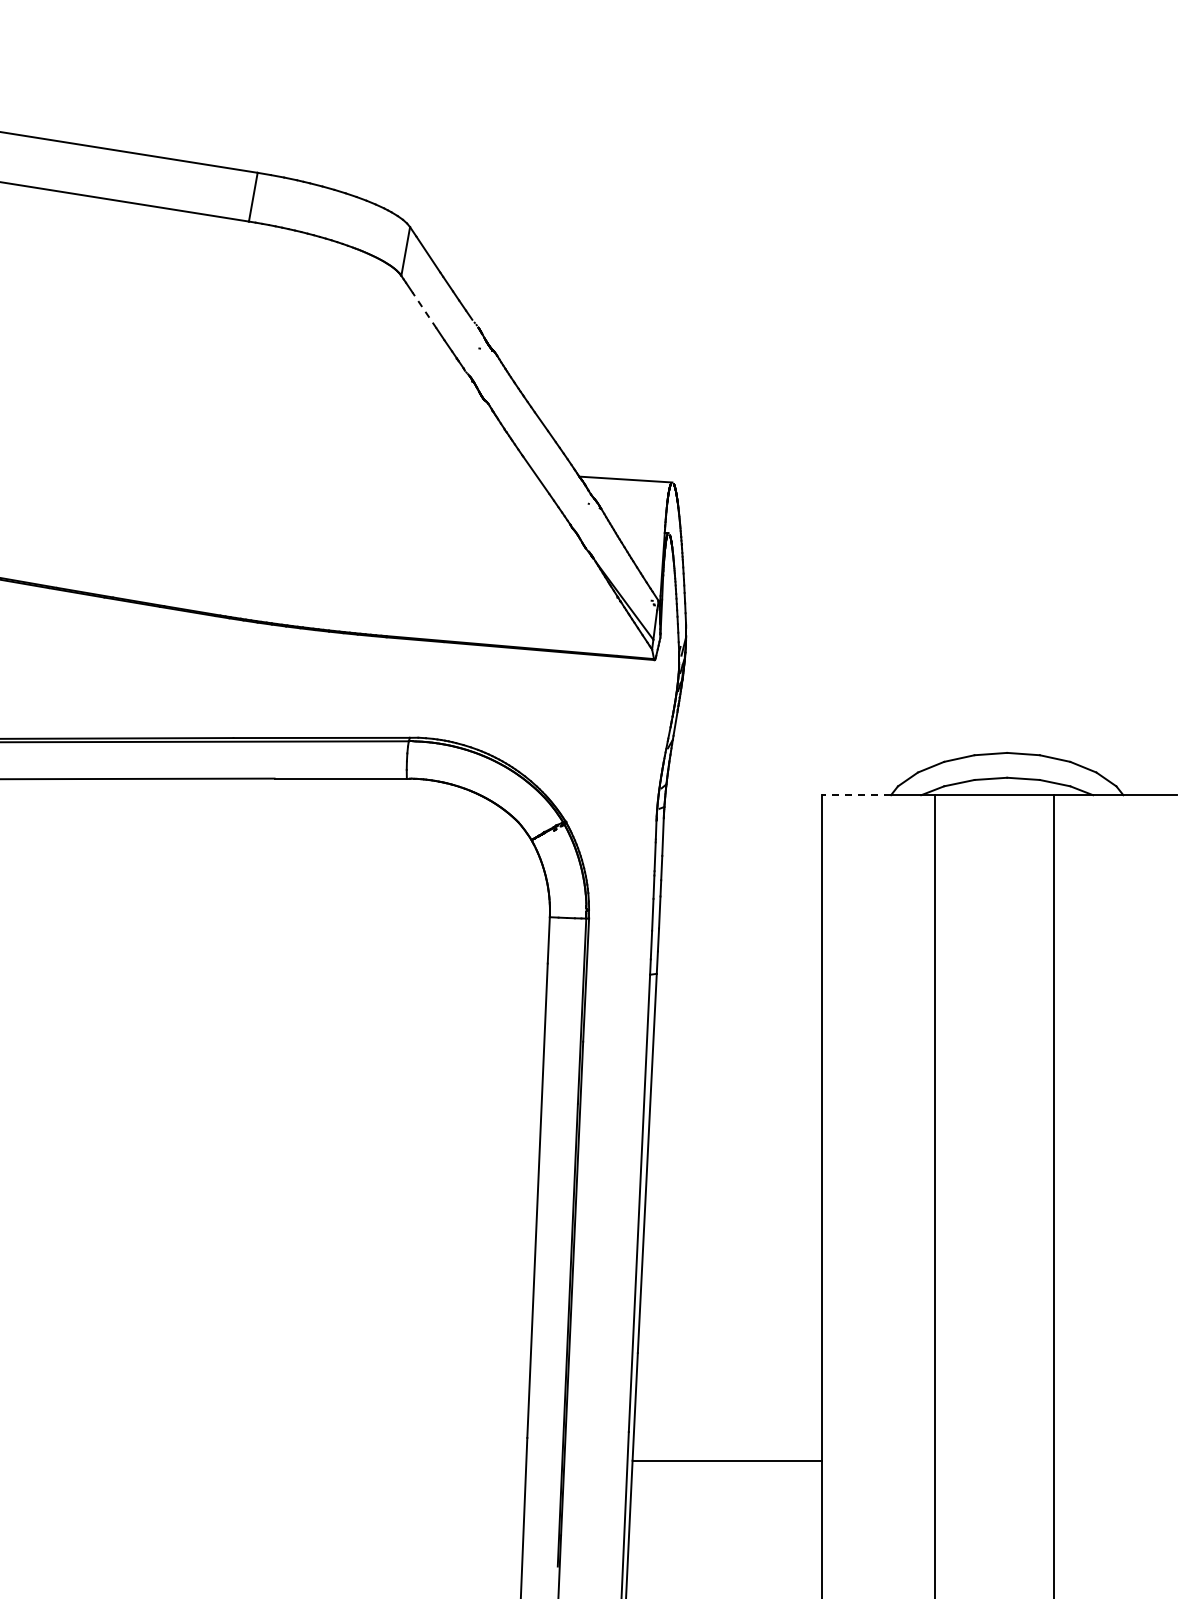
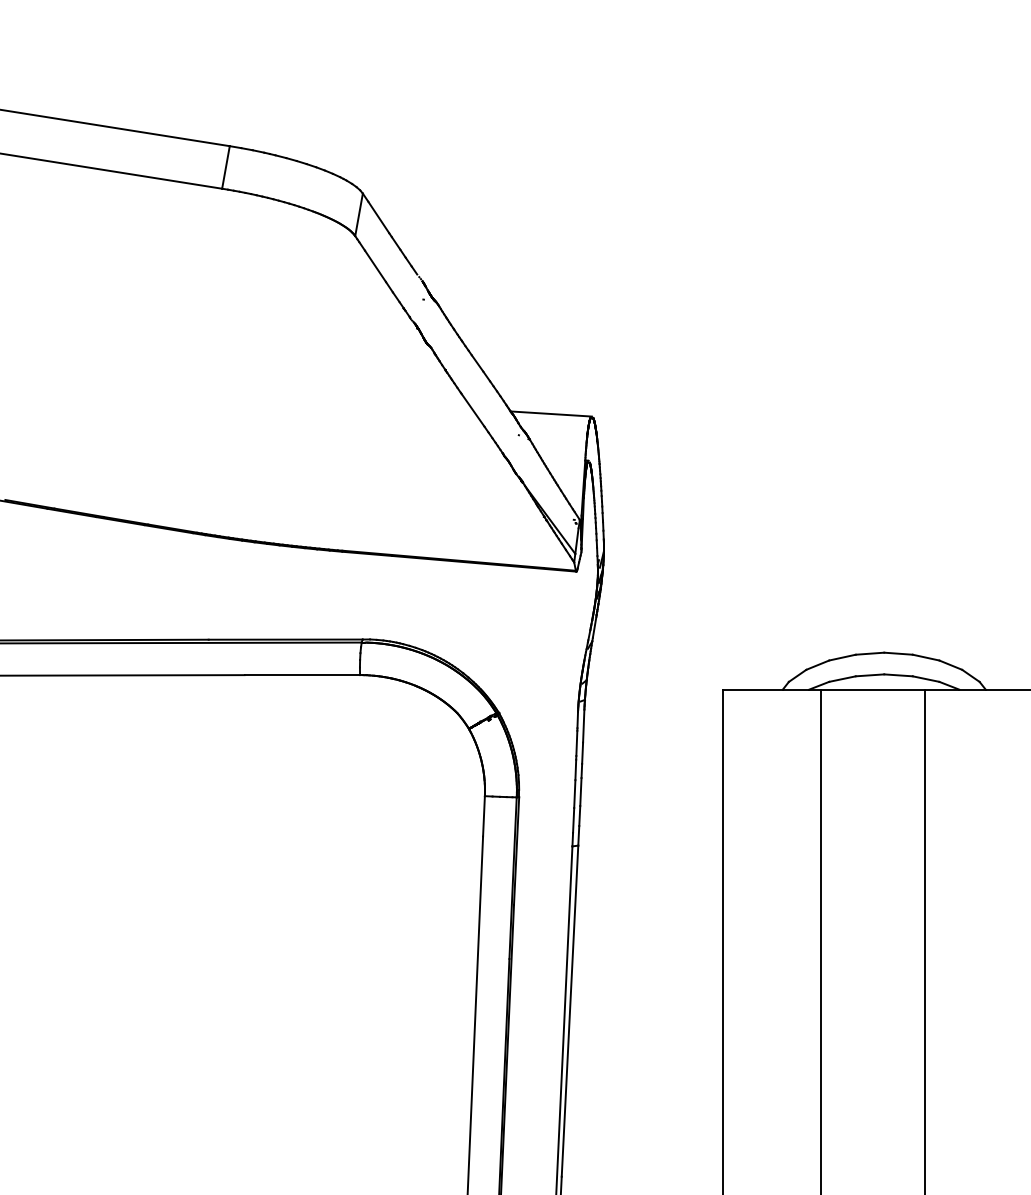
line: (424, 310) -> (375, 266), dashed -> solid
line: (856, 795) -> (752, 689), dashed -> solid

